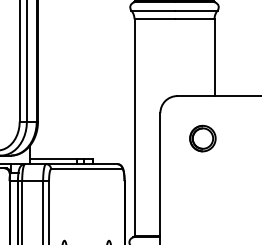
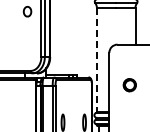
line: (133, 128) -> (96, 60), solid -> dashed
part: (202, 139) -> (129, 85), moved

